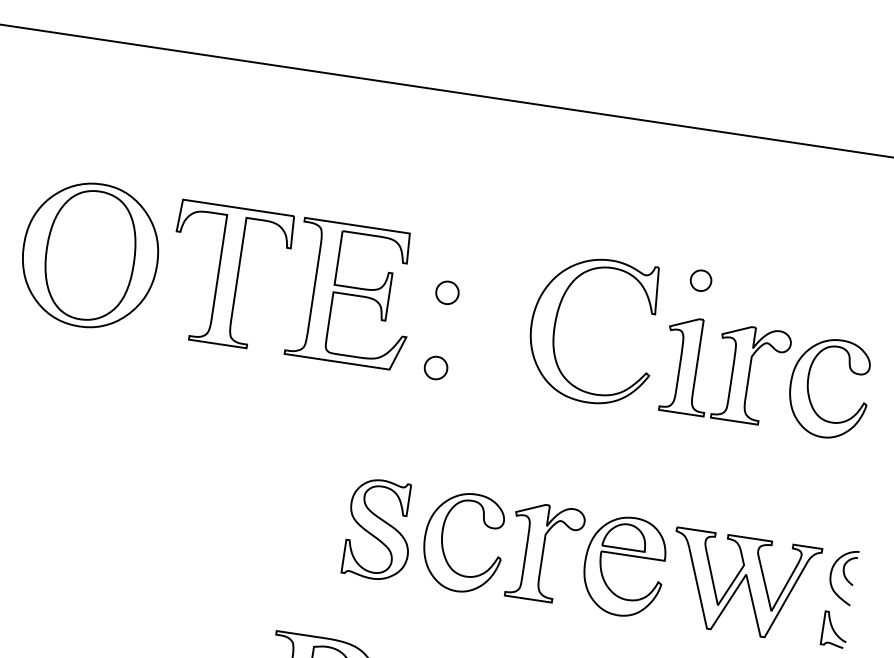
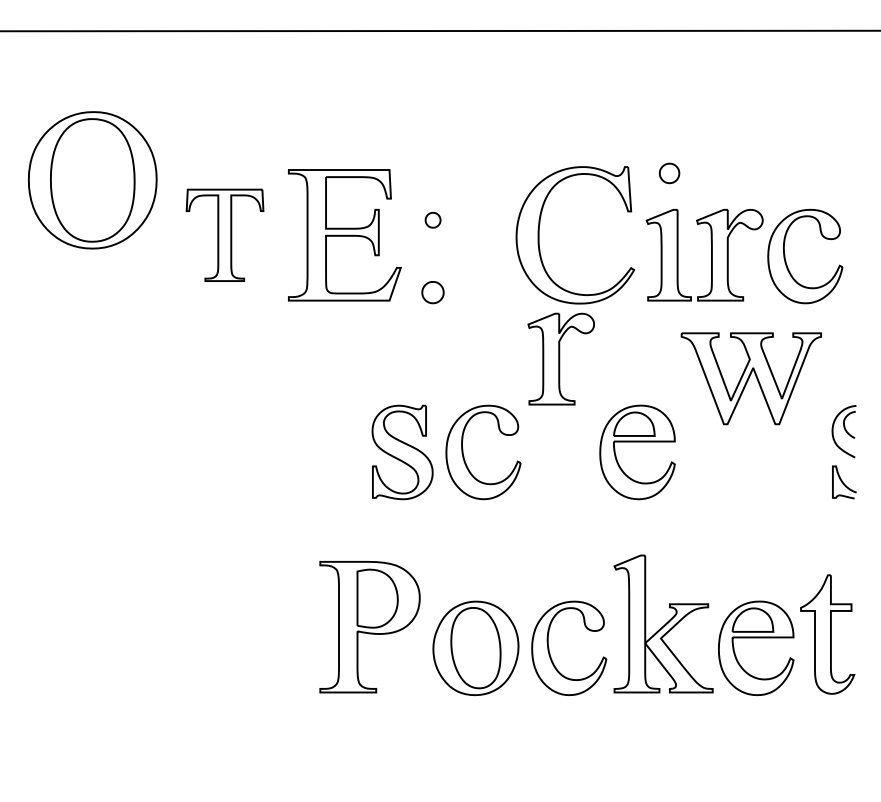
part: (90, 255) -> (92, 180), moved
part: (227, 276) -> (224, 235), size x0.7
part: (446, 291) -> (432, 219), size x0.7
part: (544, 552) -> (560, 358), moved
part: (741, 585) -> (750, 378), moved

